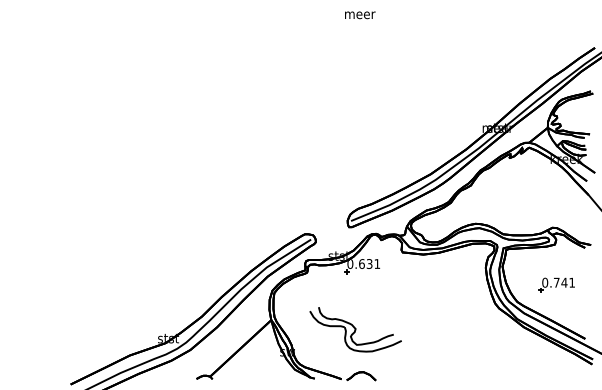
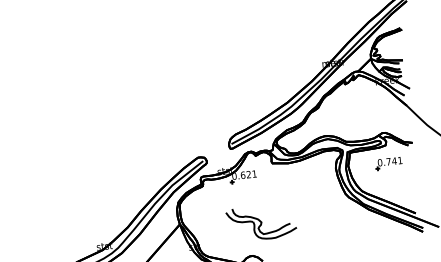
text: (369, 263) -> (248, 174), 0.631 -> 0.621
part: (556, 284) -> (388, 163), moved
part: (355, 329) -> (261, 222), moved

